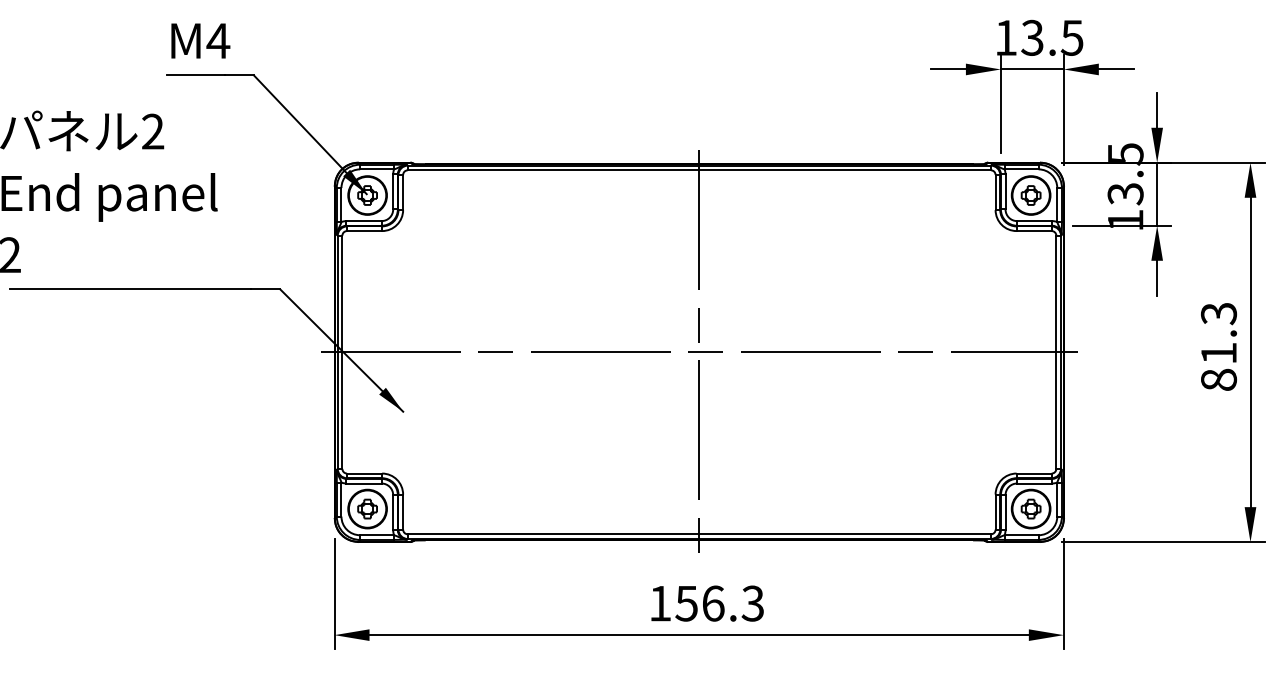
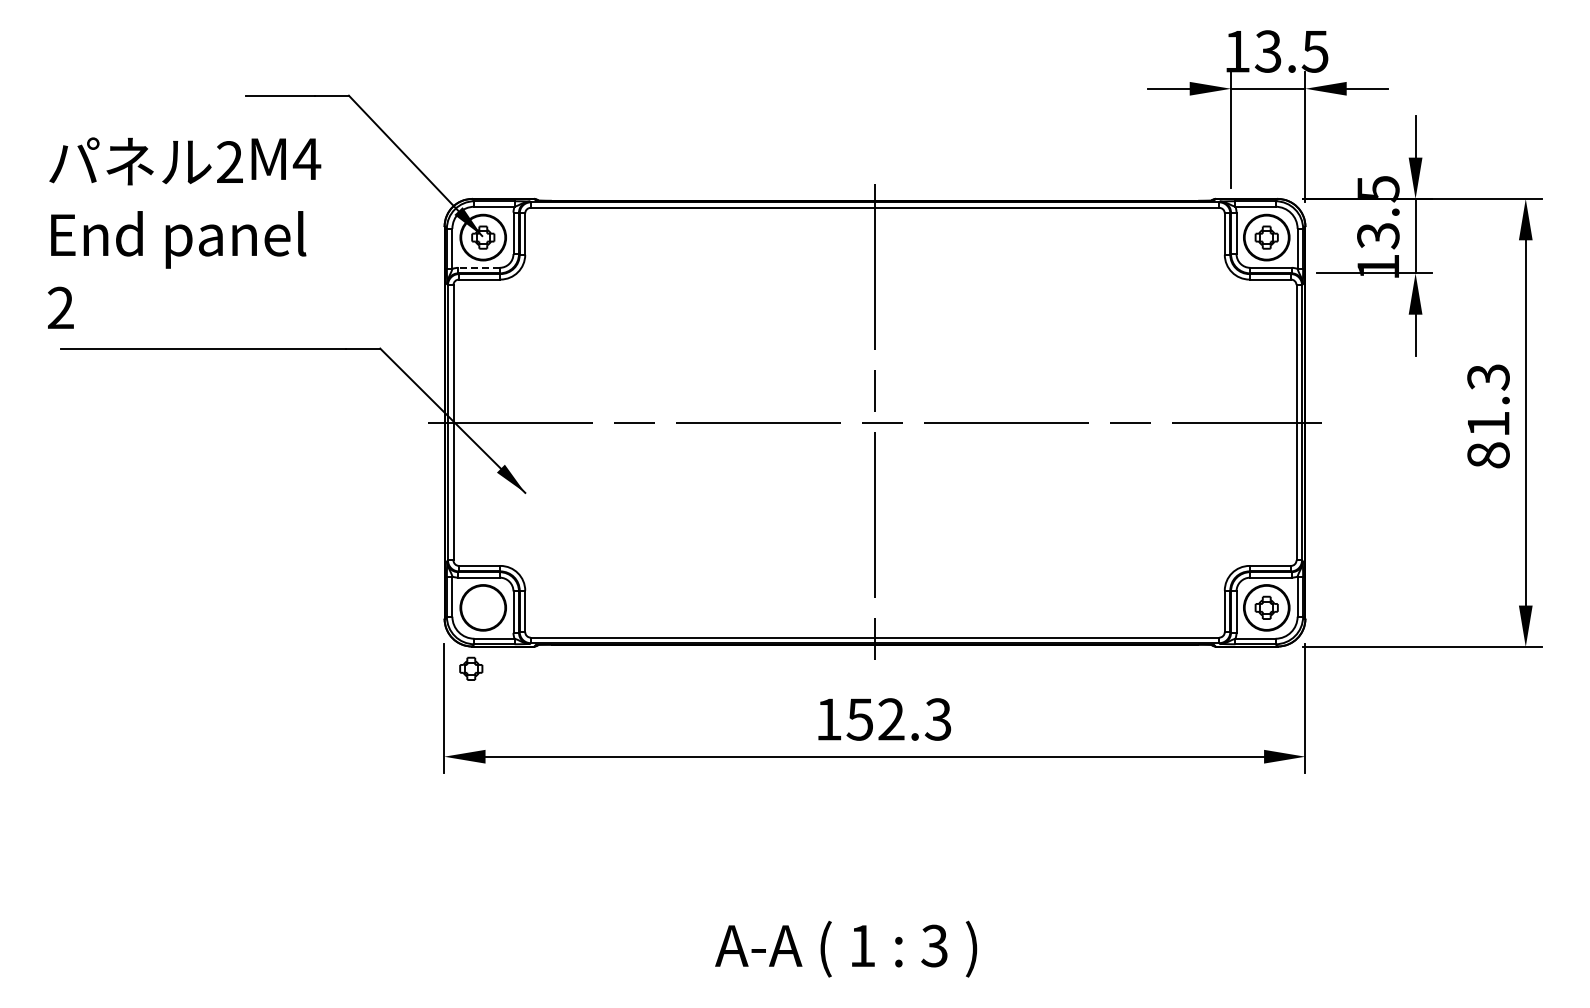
text: (200, 40) -> (286, 158), moved
line: (364, 220) -> (479, 267), solid -> dashed
part: (367, 508) -> (471, 668), moved
text: (713, 603) -> (891, 719), 156.3 -> 152.3

